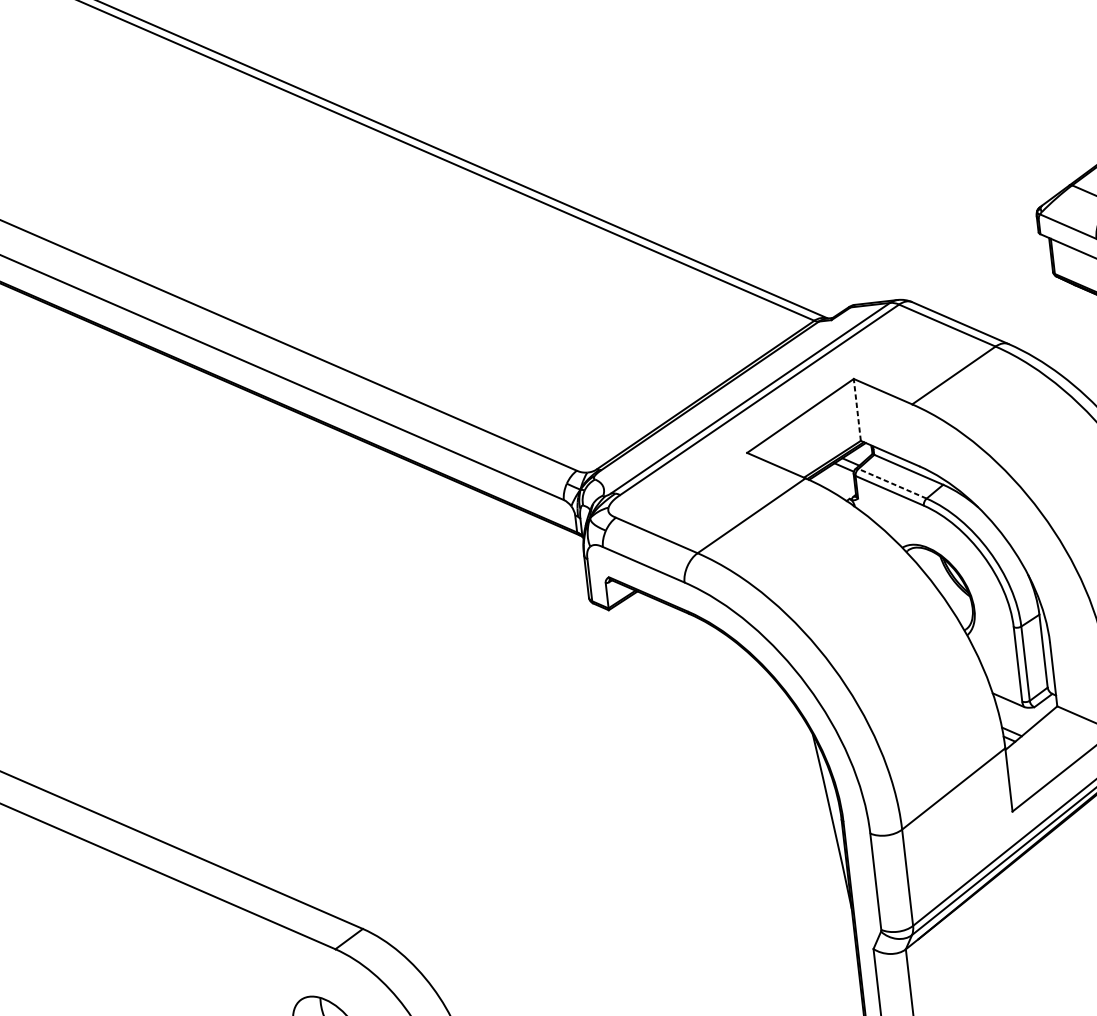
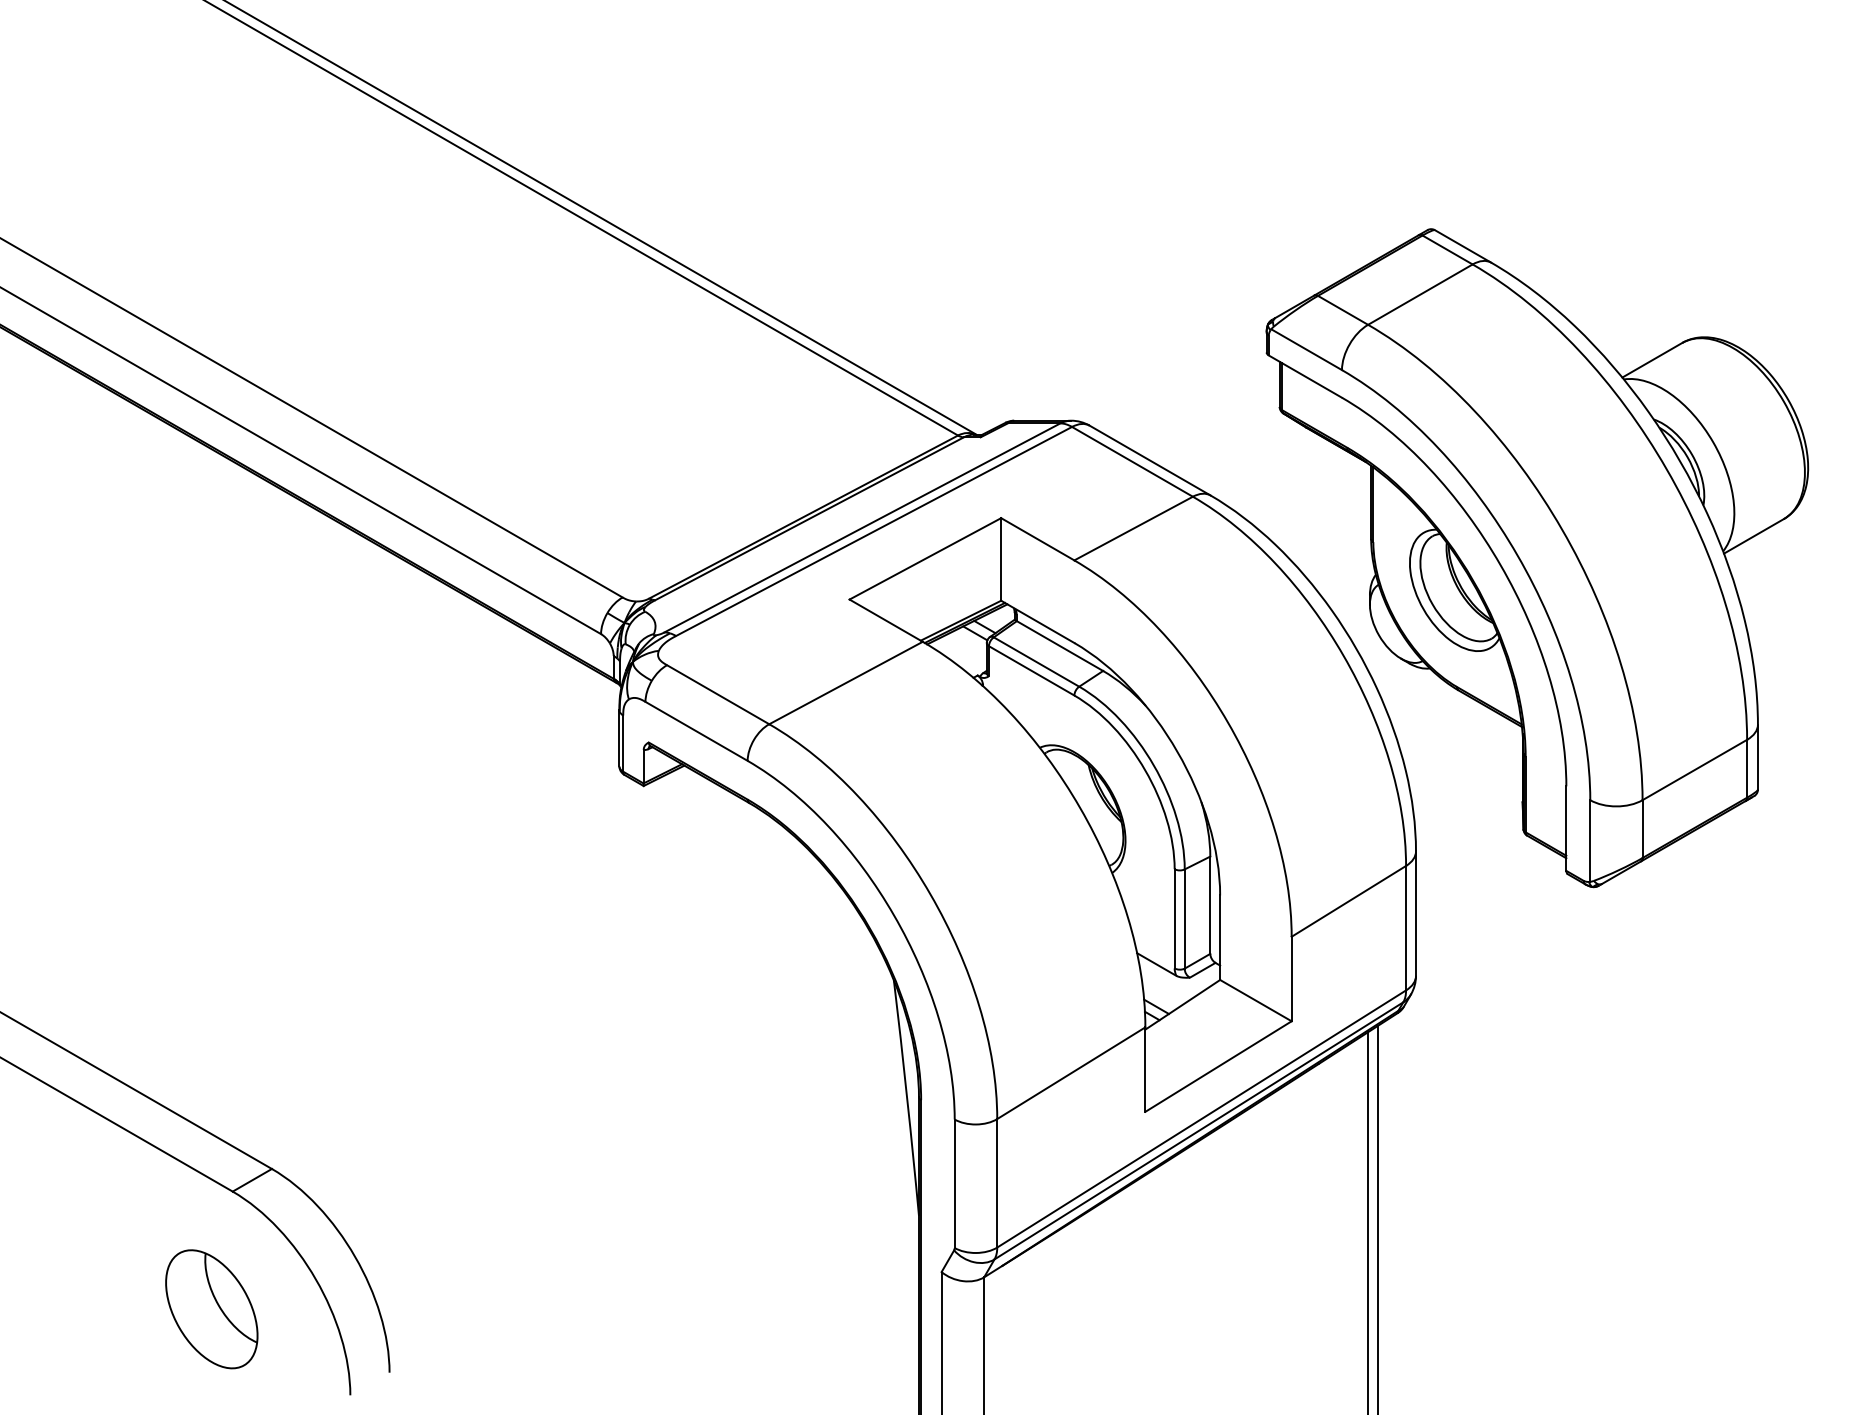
line: (857, 409) -> (1001, 558), dashed -> solid
line: (892, 483) -> (1036, 661), dashed -> solid

